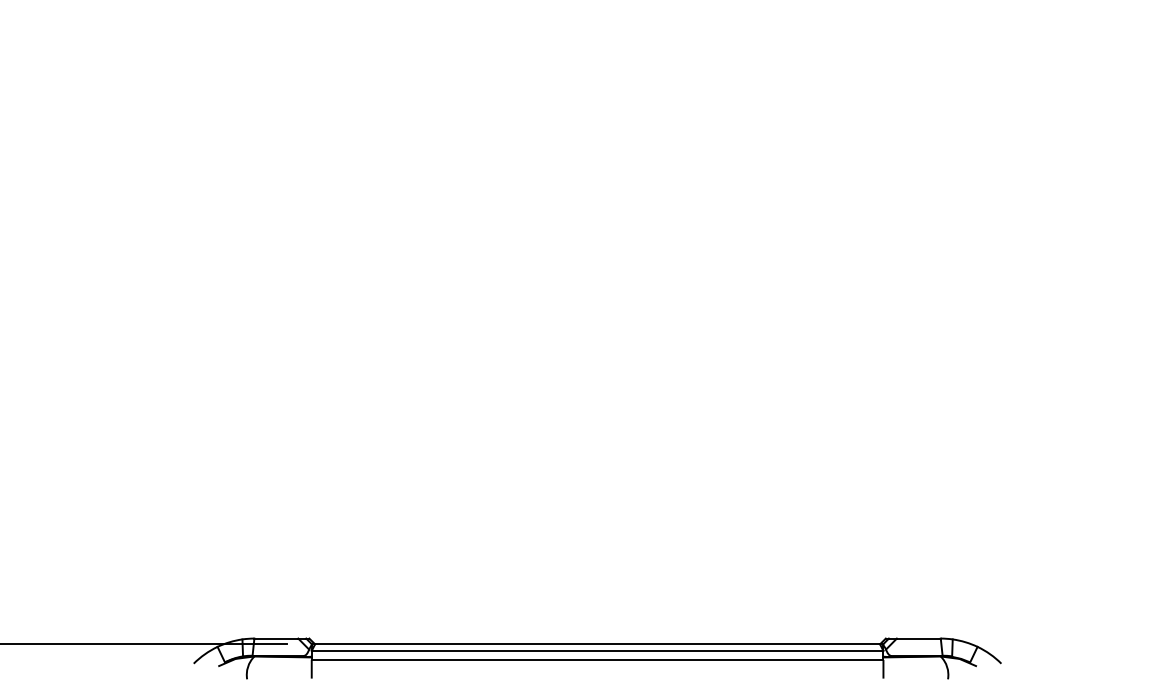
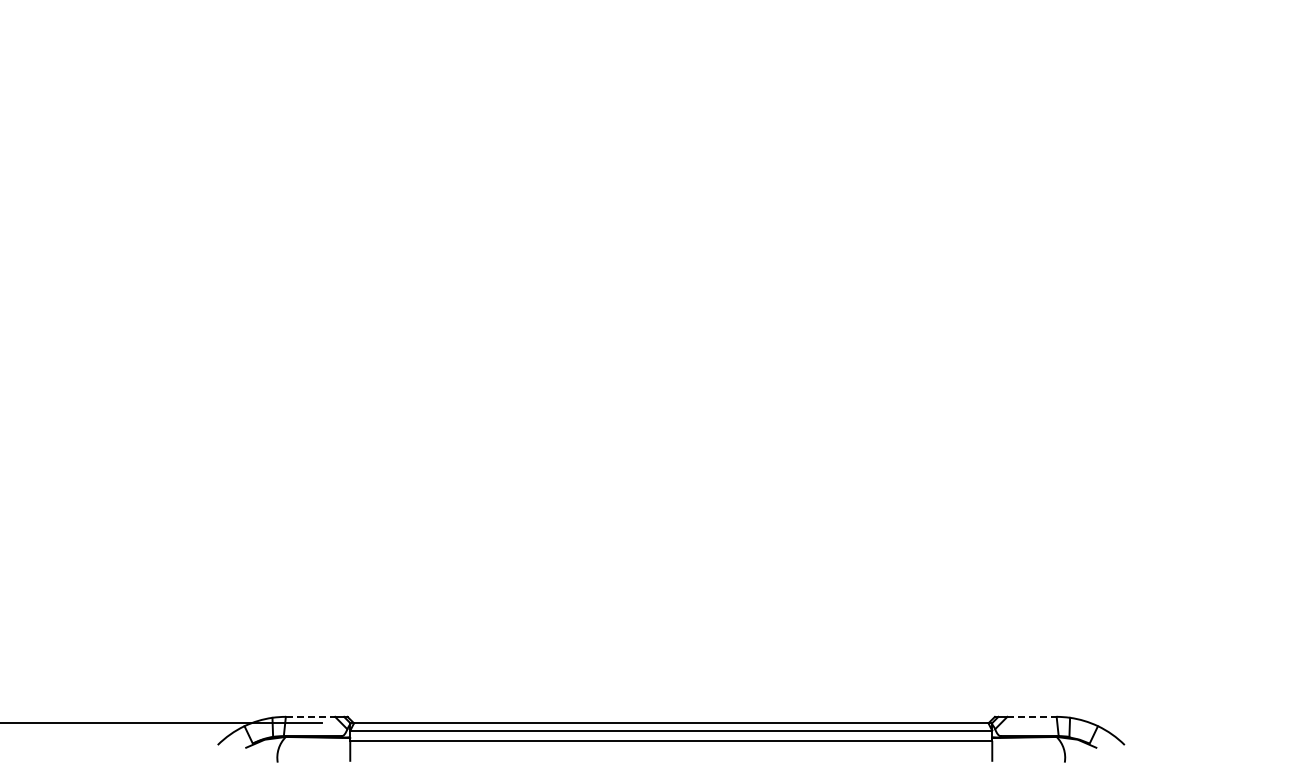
line: (276, 638) -> (310, 716), solid -> dashed
line: (919, 638) -> (1032, 716), solid -> dashed

